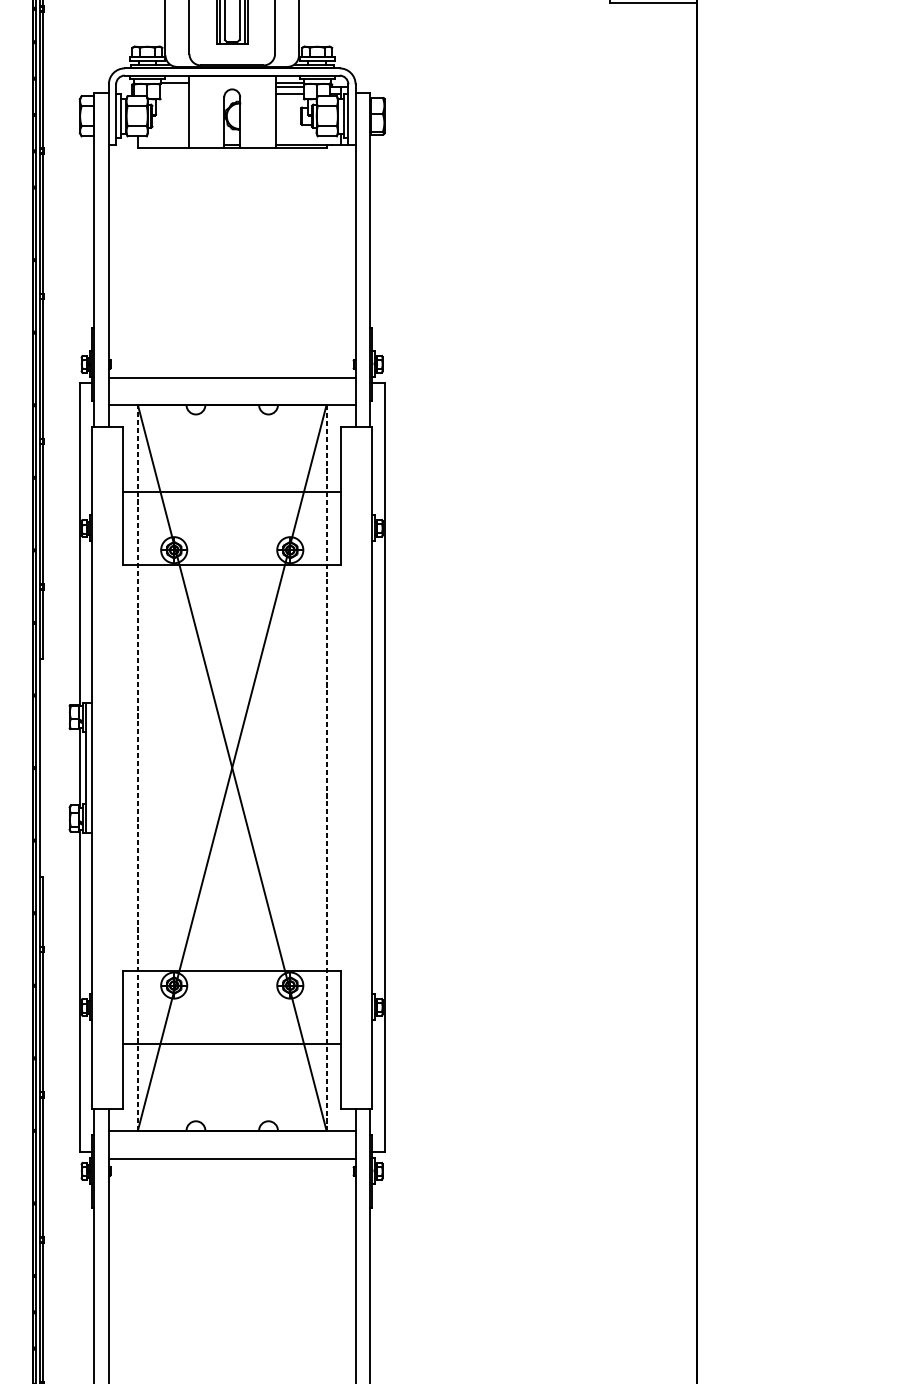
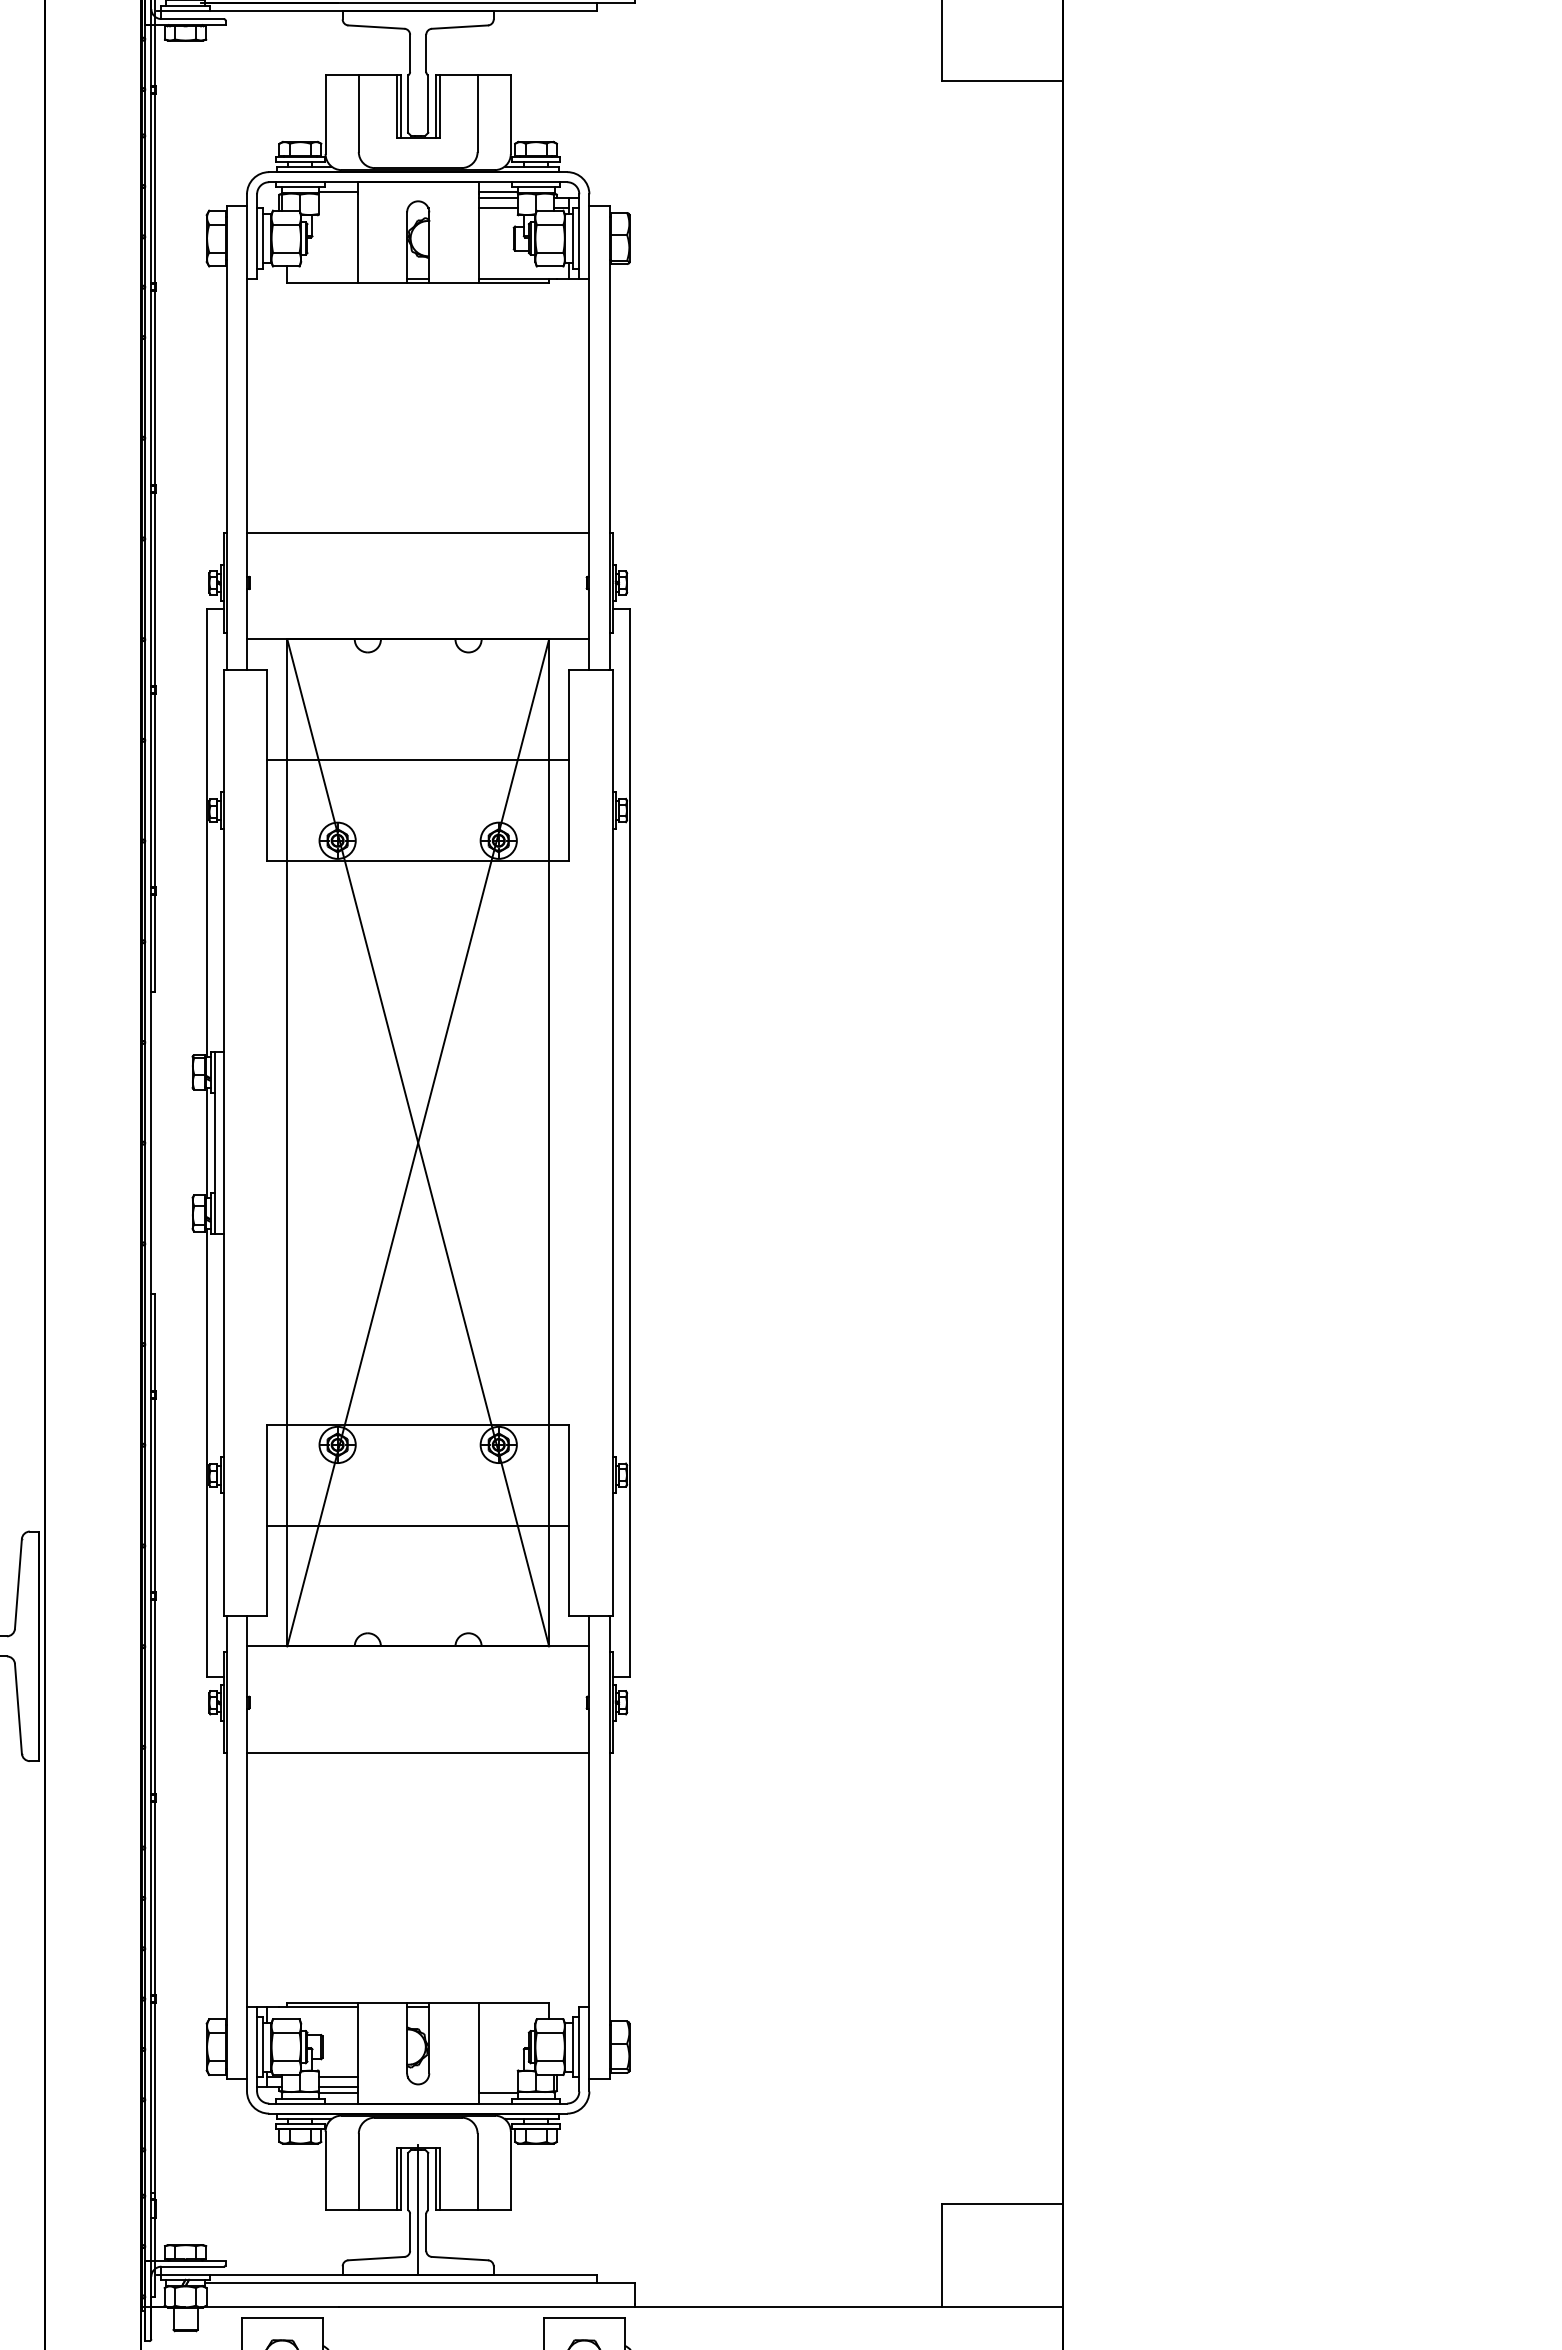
line: (232, 377) -> (418, 532), moved
line: (138, 767) -> (287, 1142), dashed -> solid
line: (326, 768) -> (549, 1143), dashed -> solid
line: (232, 1159) -> (418, 1753), moved

